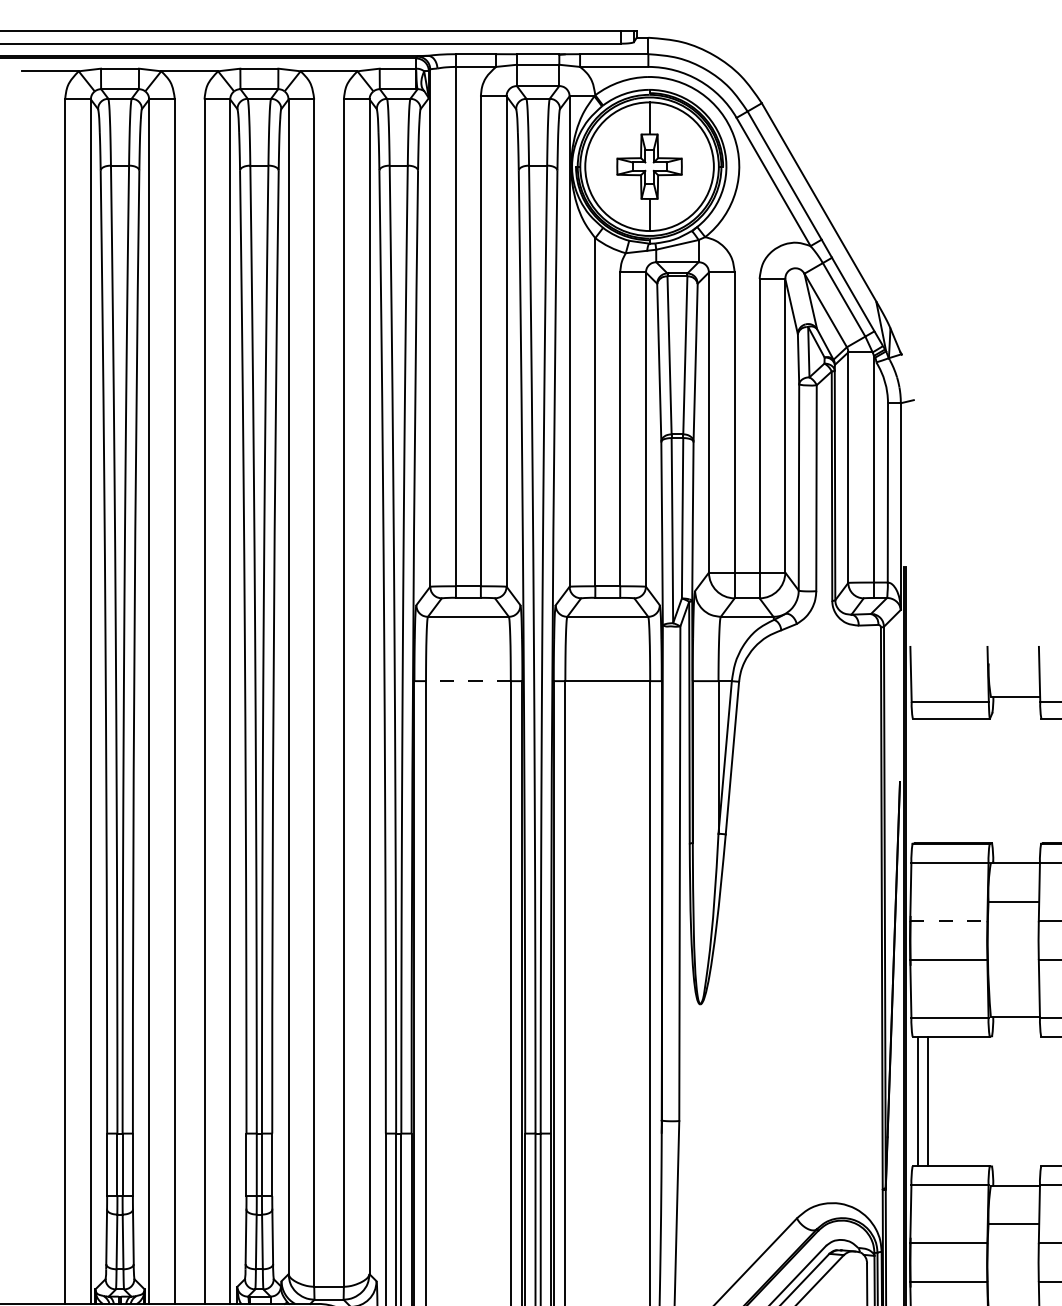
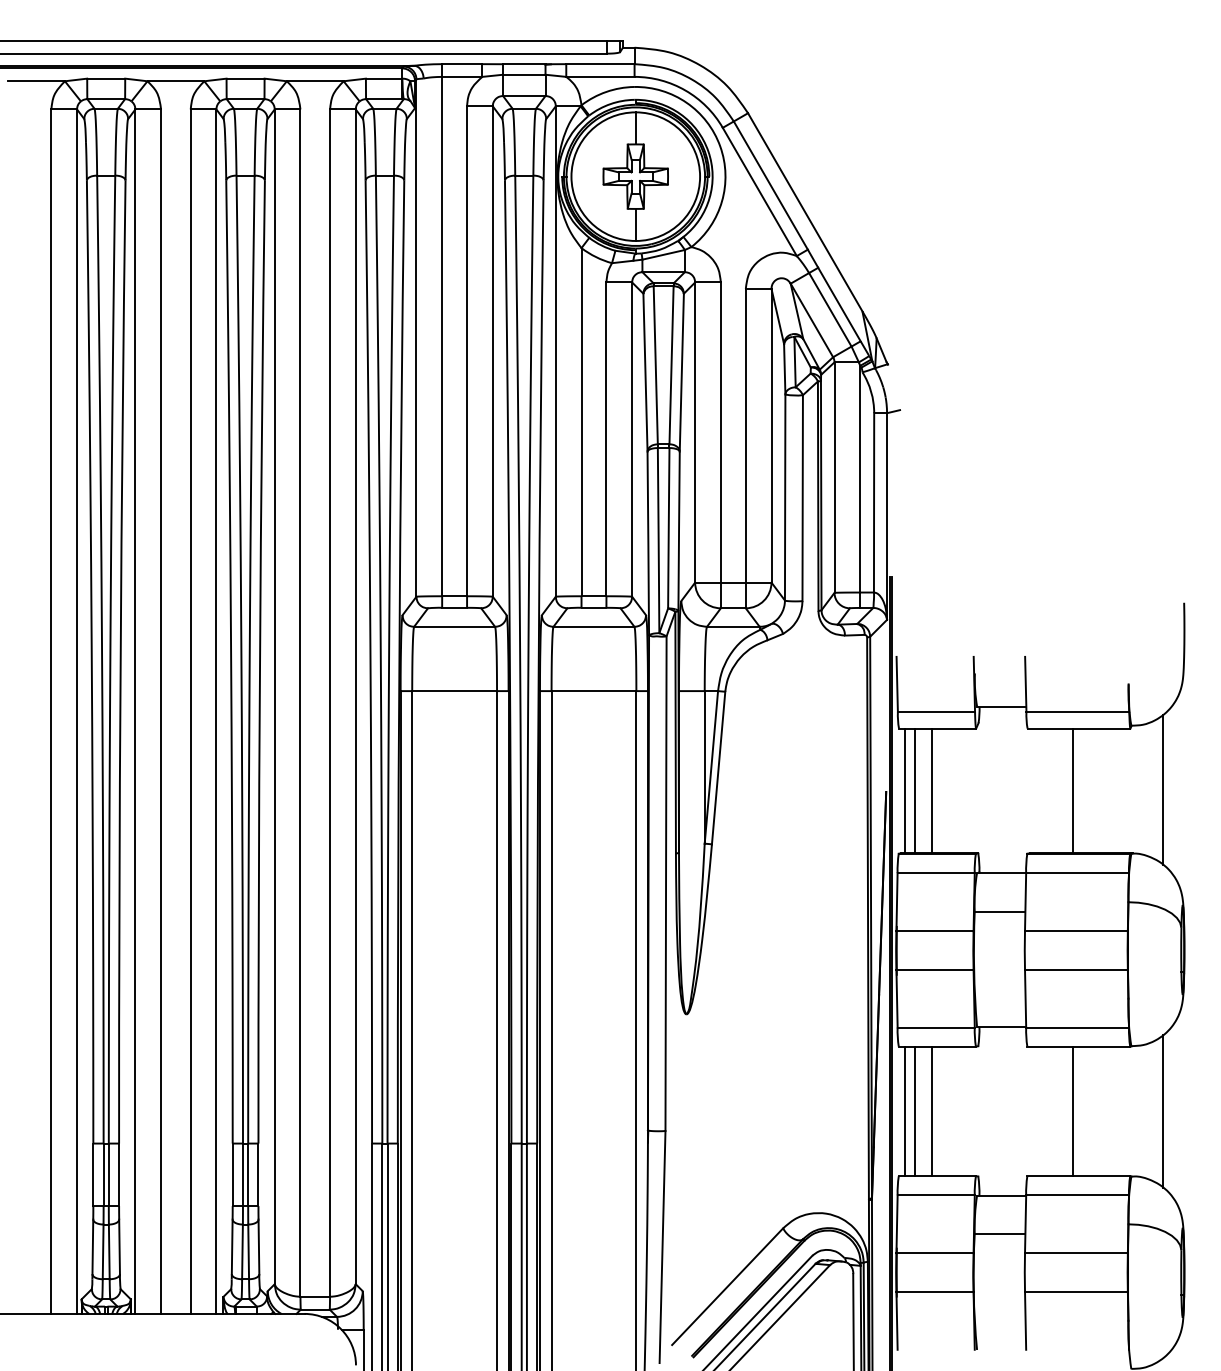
line: (468, 681) -> (454, 691), dashed -> solid
line: (918, 780) -> (904, 790), added
line: (928, 780) -> (914, 790), added
line: (945, 780) -> (931, 790), added
line: (949, 921) -> (935, 931), dashed -> solid
line: (945, 1101) -> (931, 1111), added

